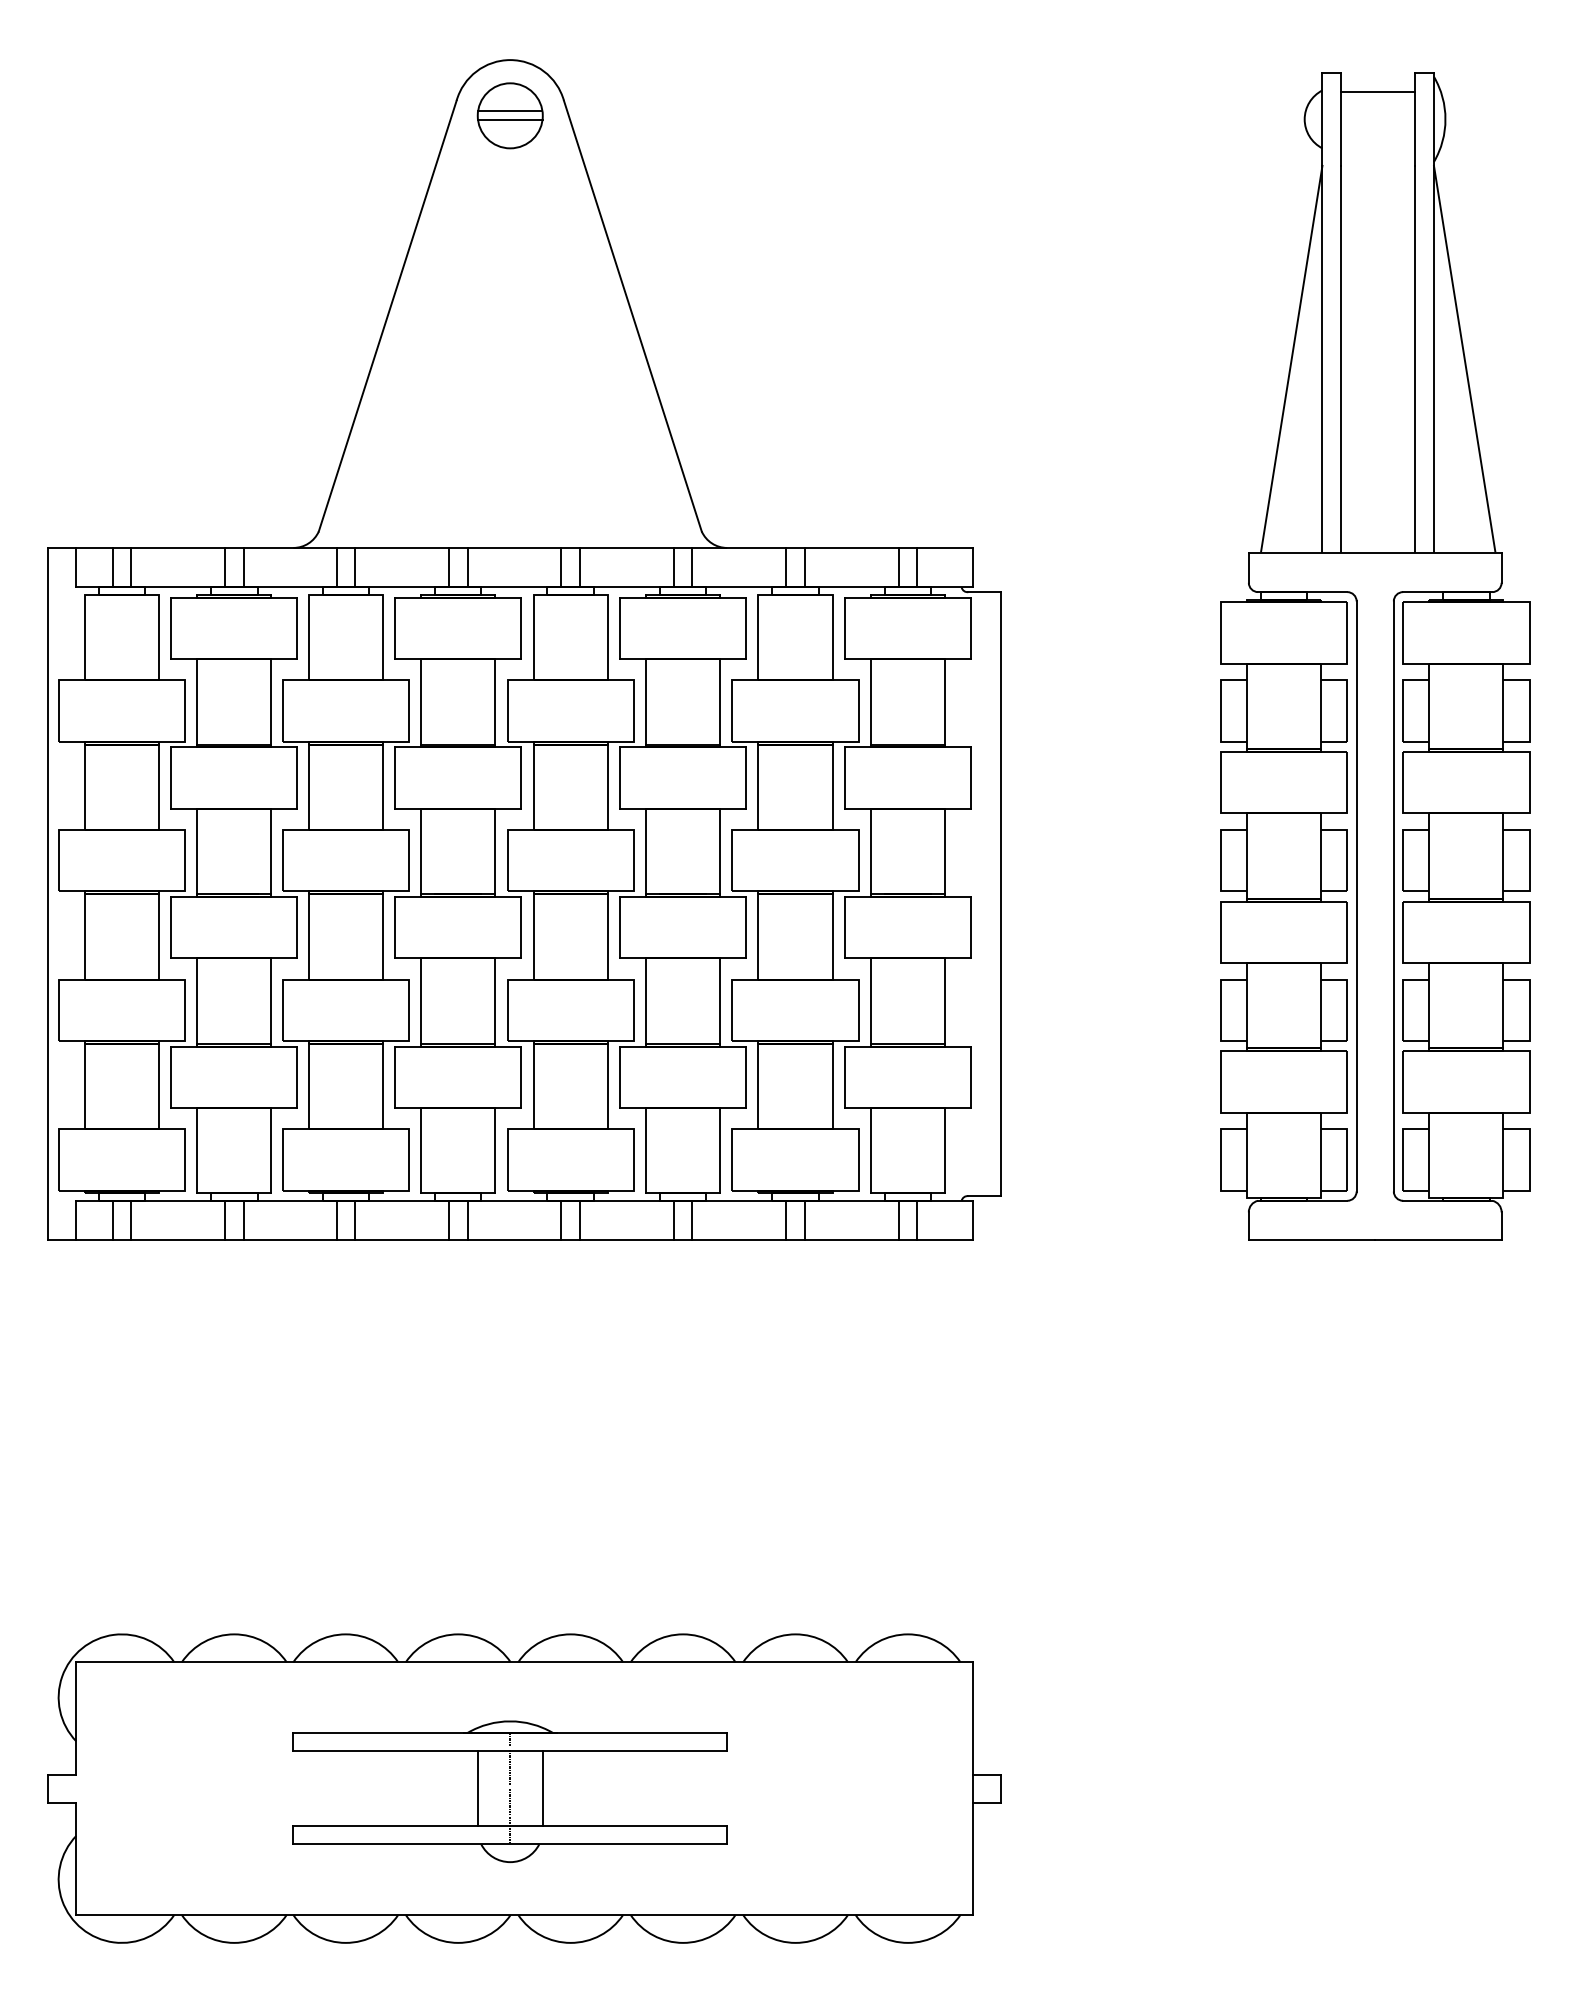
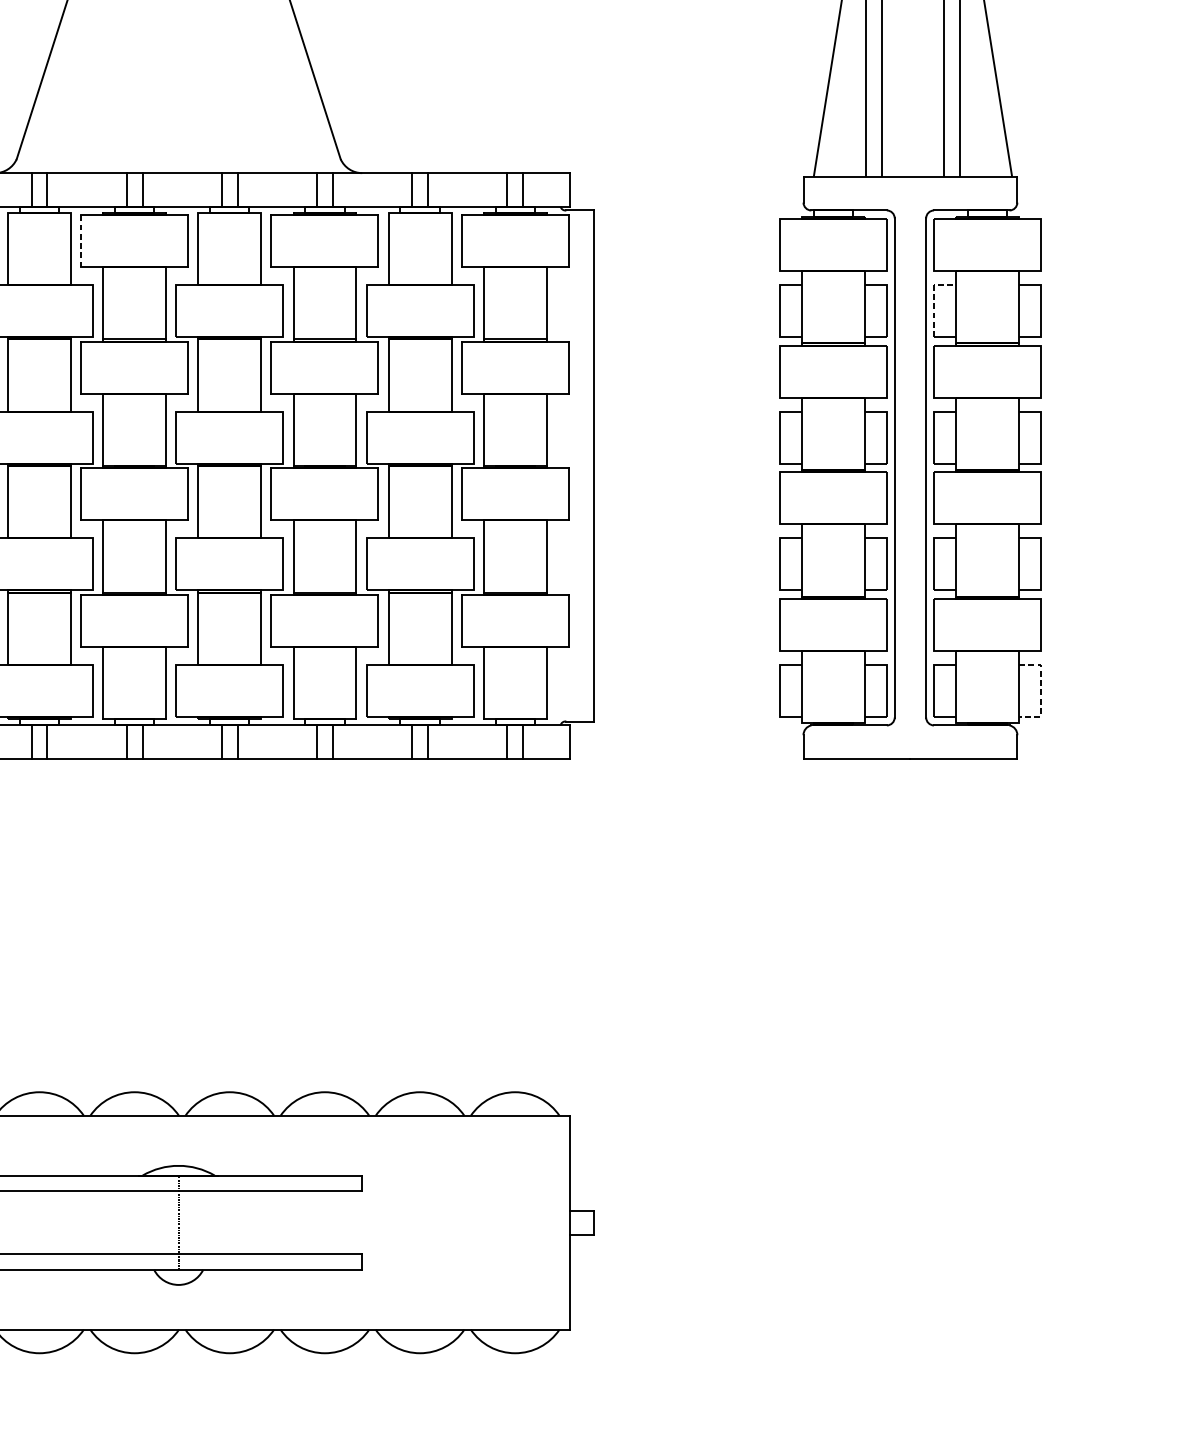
line: (395, 628) -> (81, 241), solid -> dashed
line: (1403, 697) -> (934, 299), solid -> dashed
line: (1529, 1159) -> (1040, 690), solid -> dashed
line: (477, 1788) -> (150, 1222), removed
line: (542, 1788) -> (205, 1222), removed

